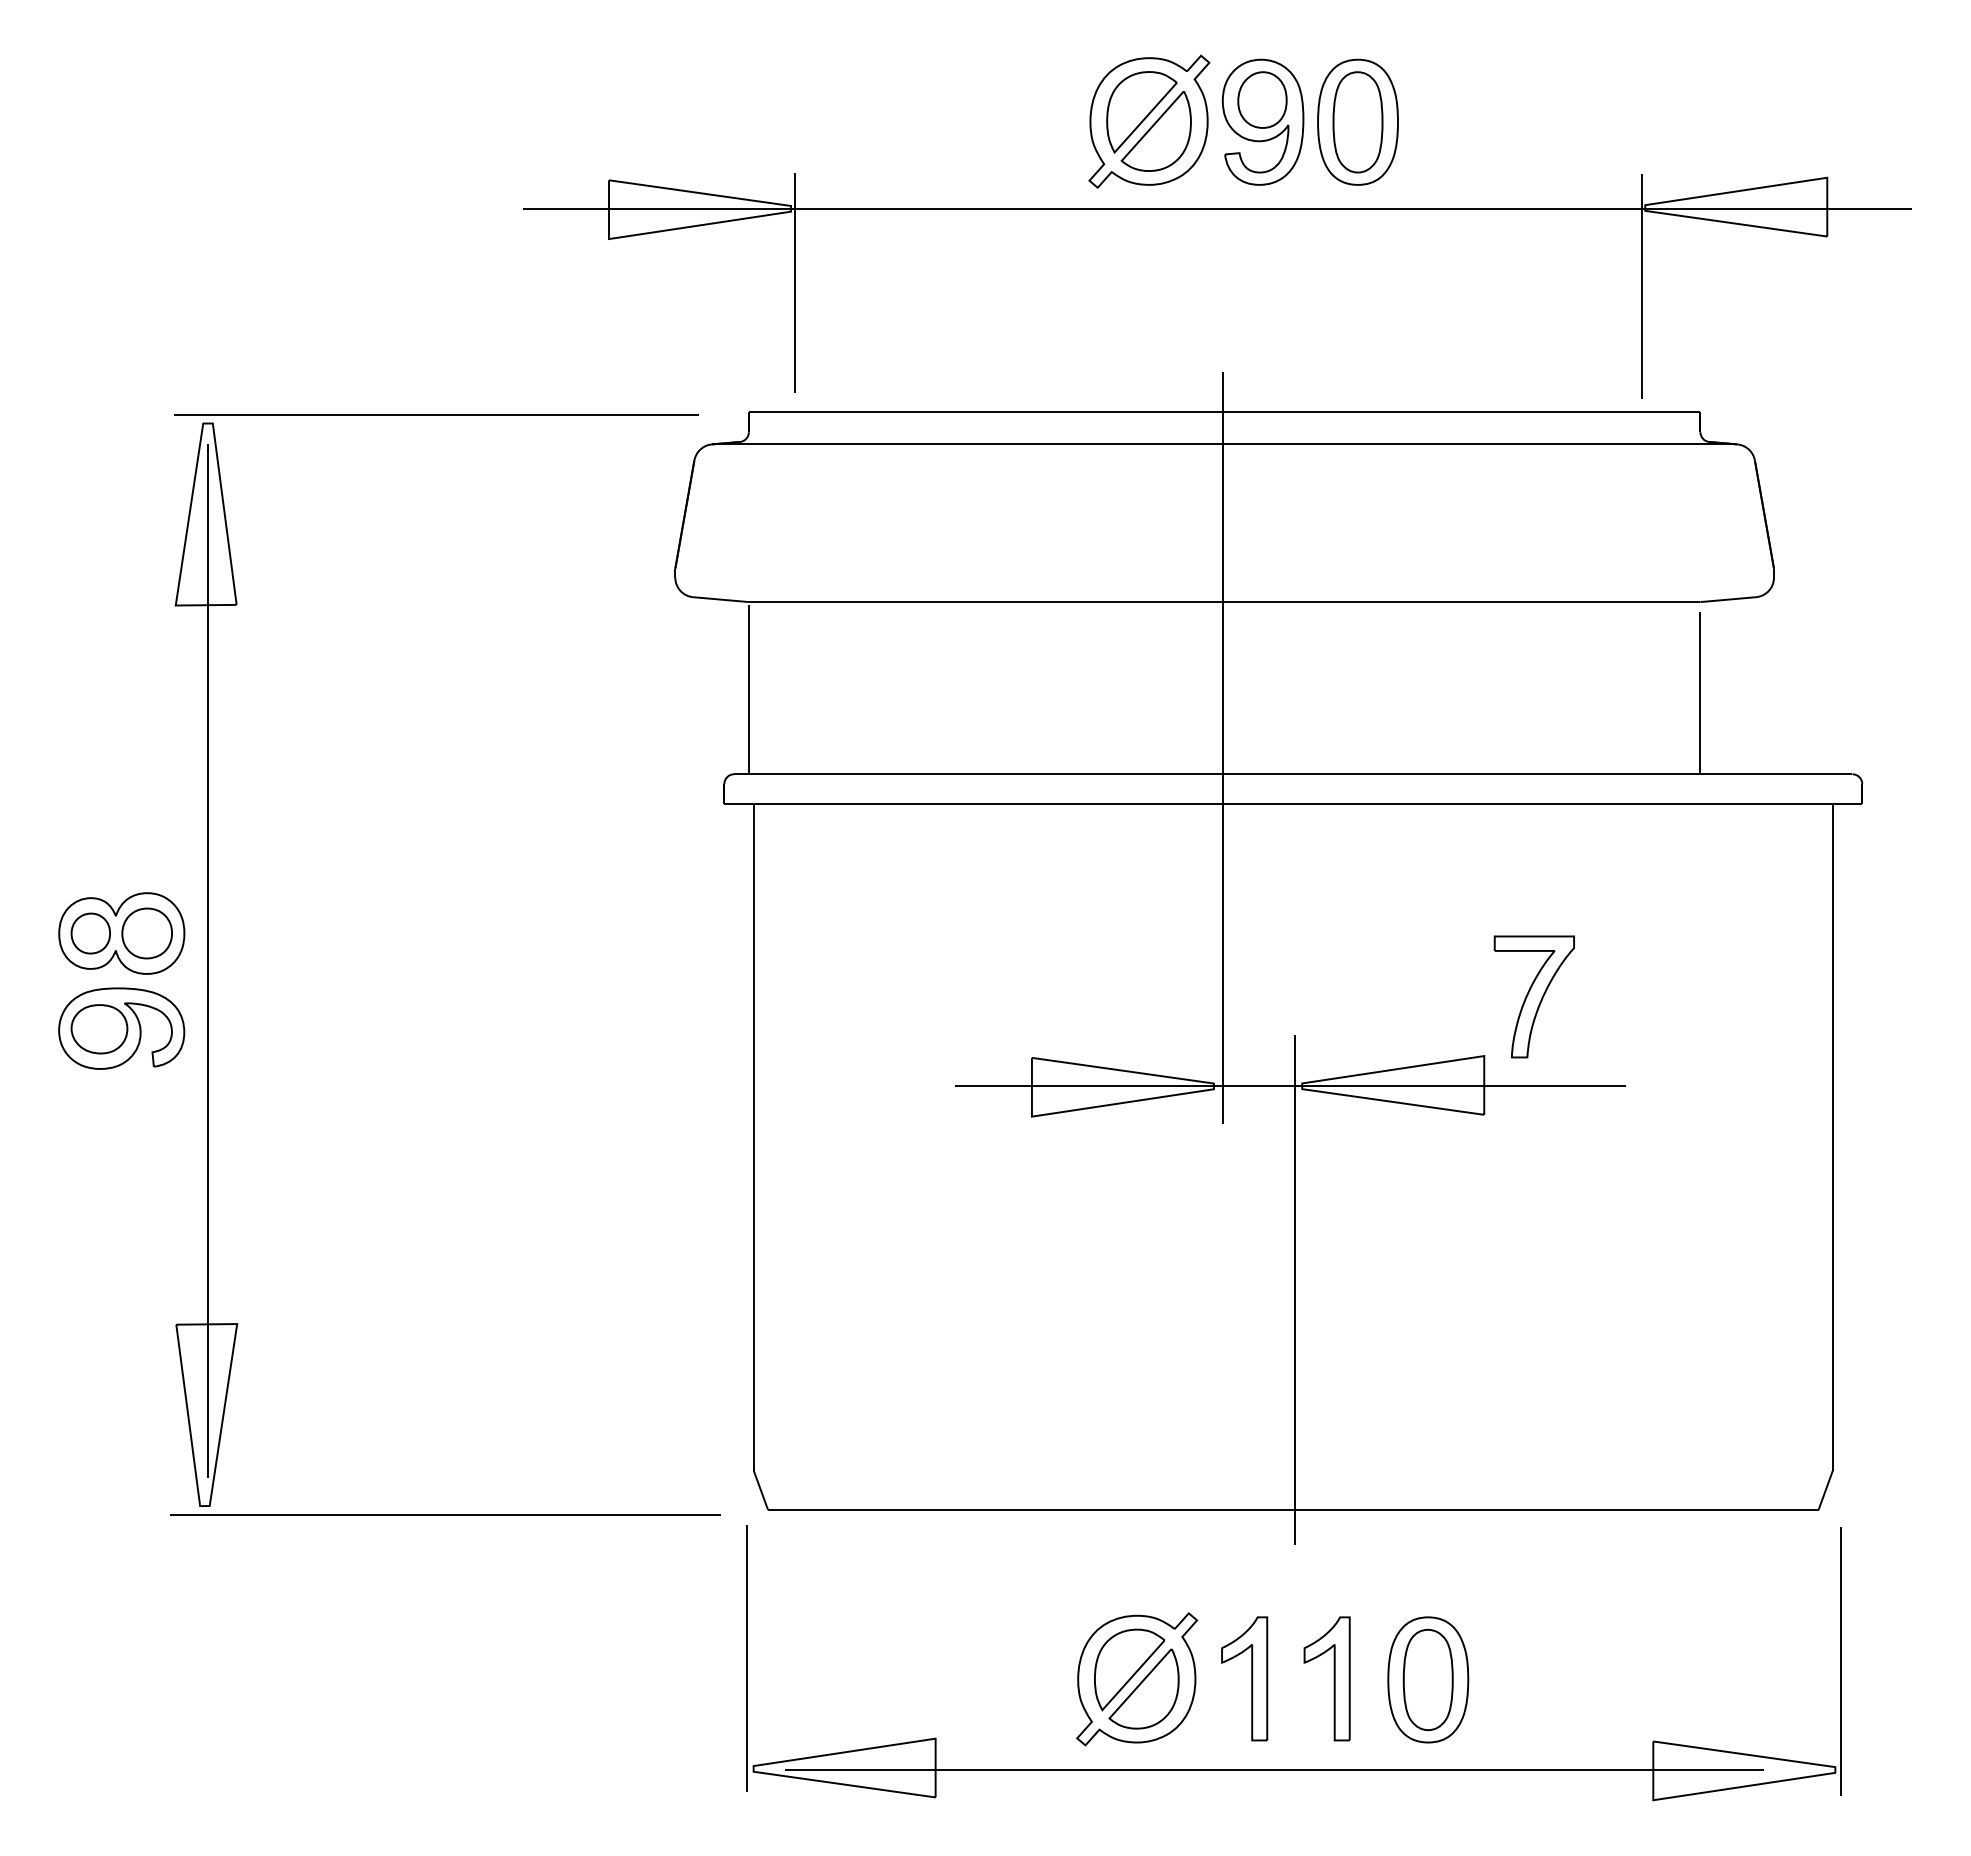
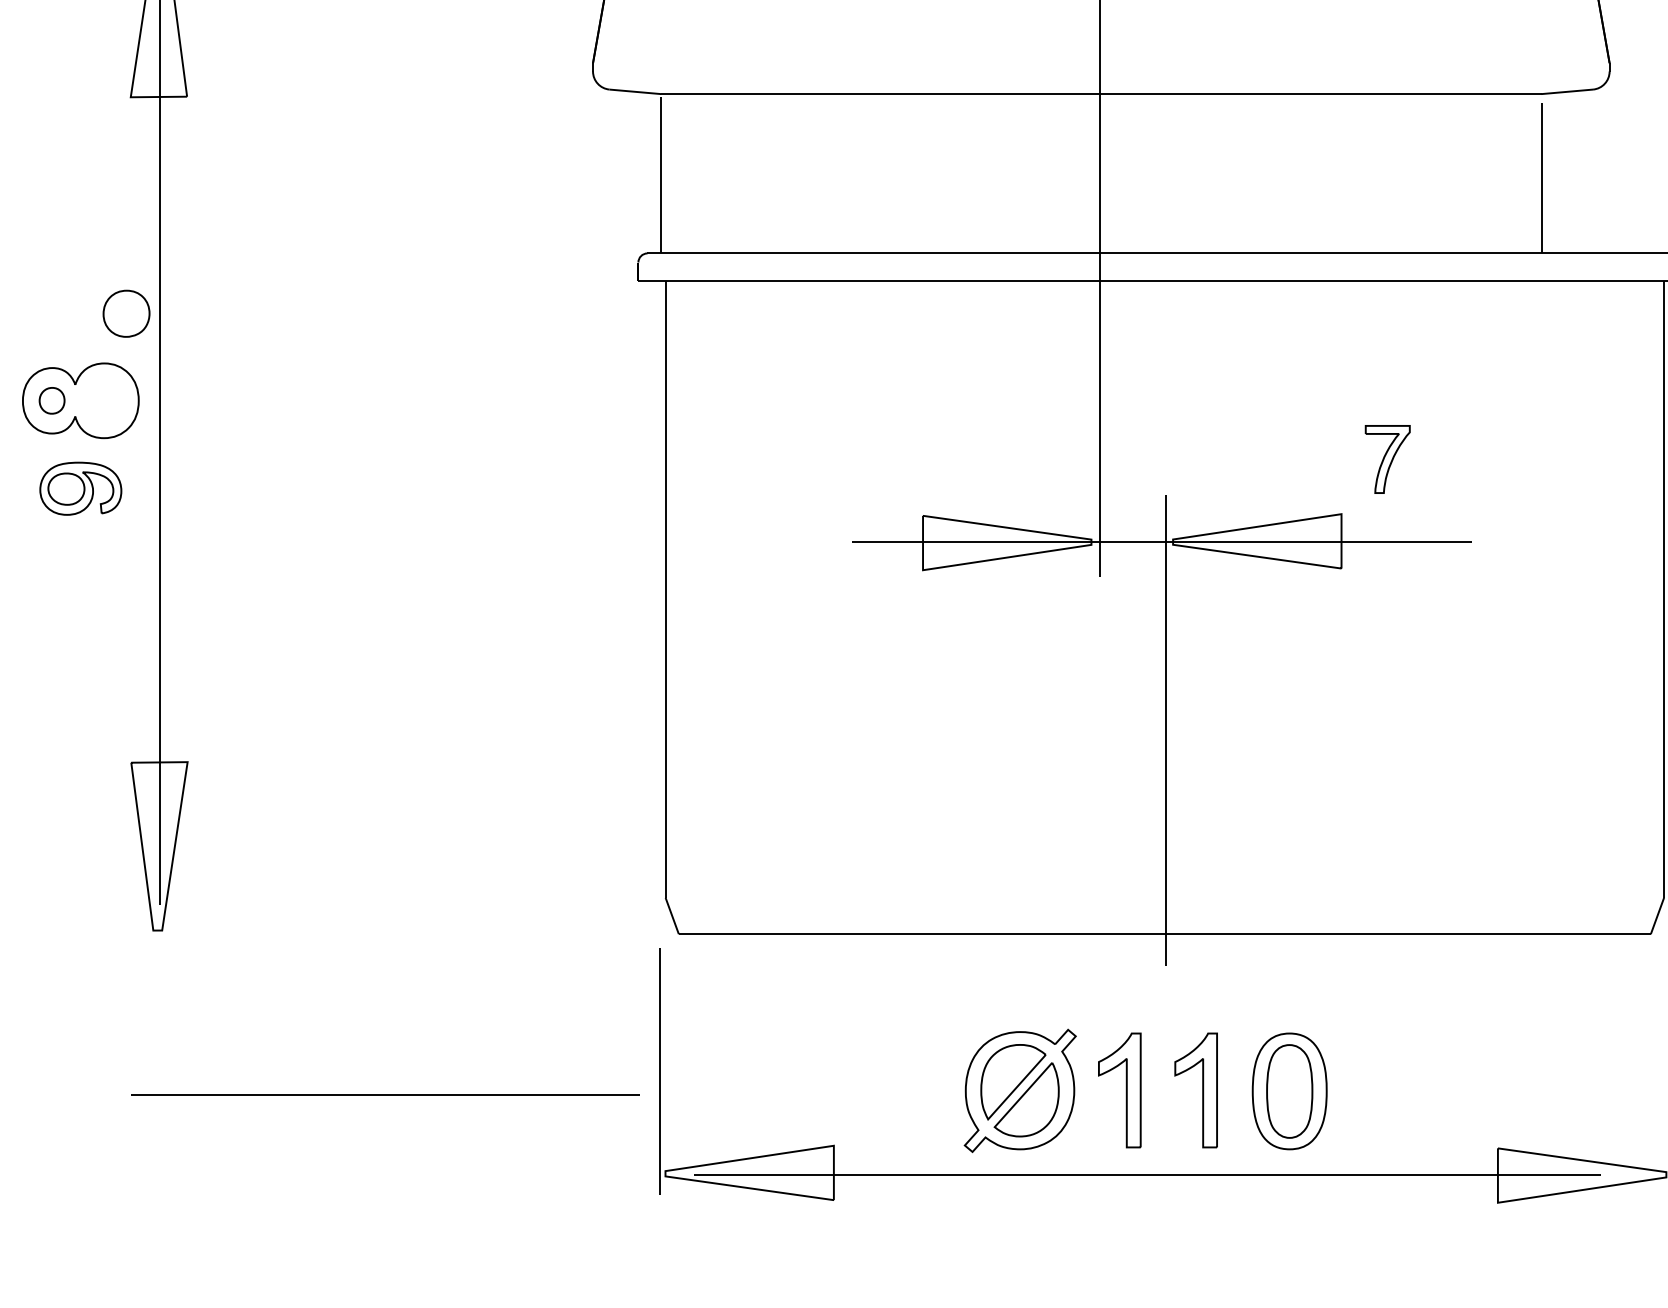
part: (90, 933) -> (51, 400), size x0.7
part: (146, 933) -> (125, 313), moved
part: (1533, 996) -> (1387, 459), size x0.6
part: (121, 1028) -> (80, 488), size x0.7
line: (445, 1514) -> (385, 1094), moved

